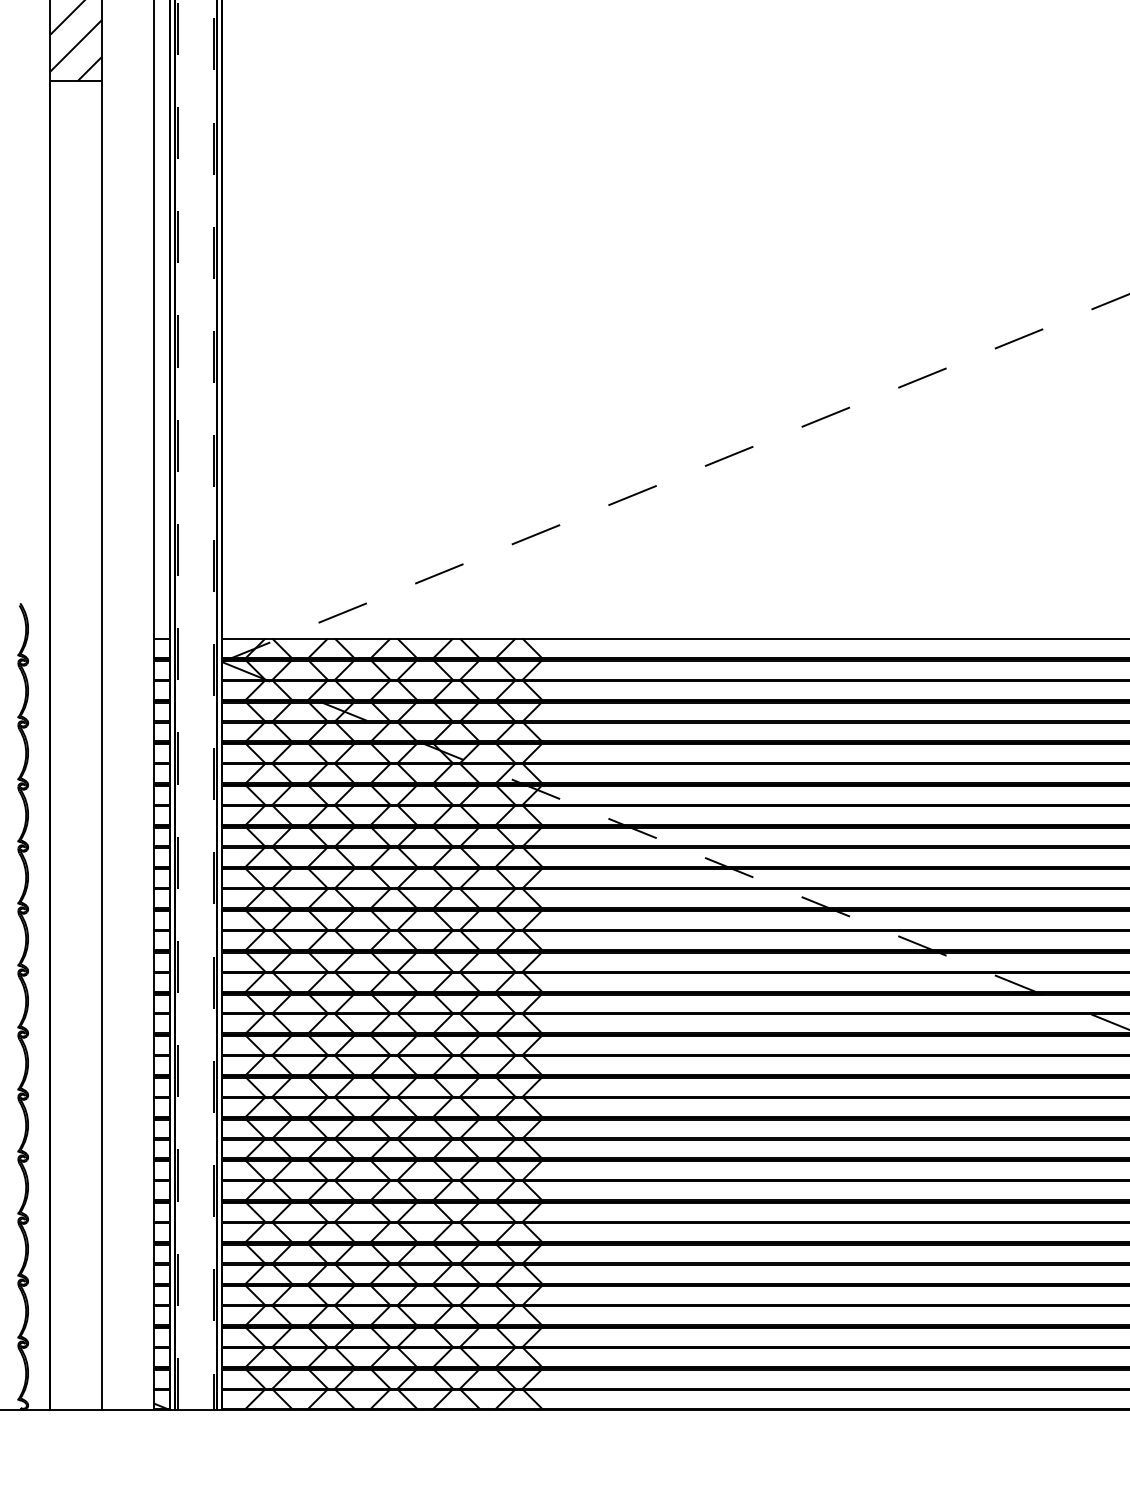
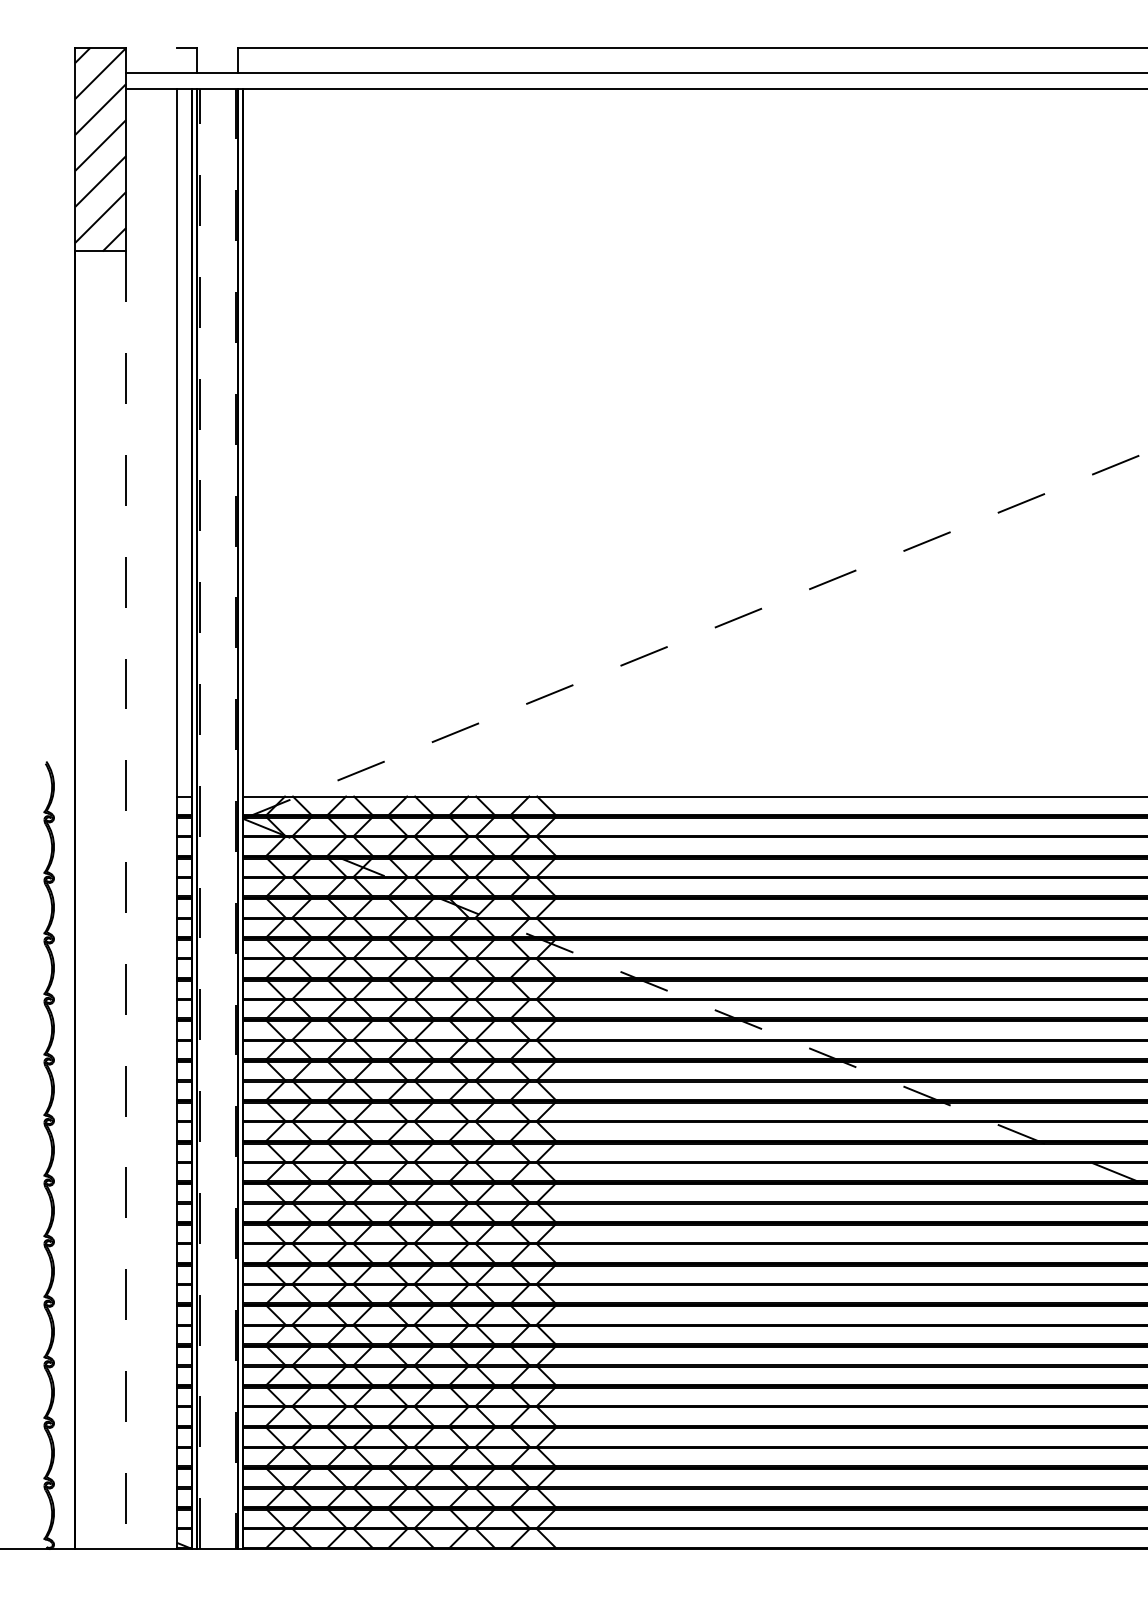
line: (102, 745) -> (126, 900), solid -> dashed

